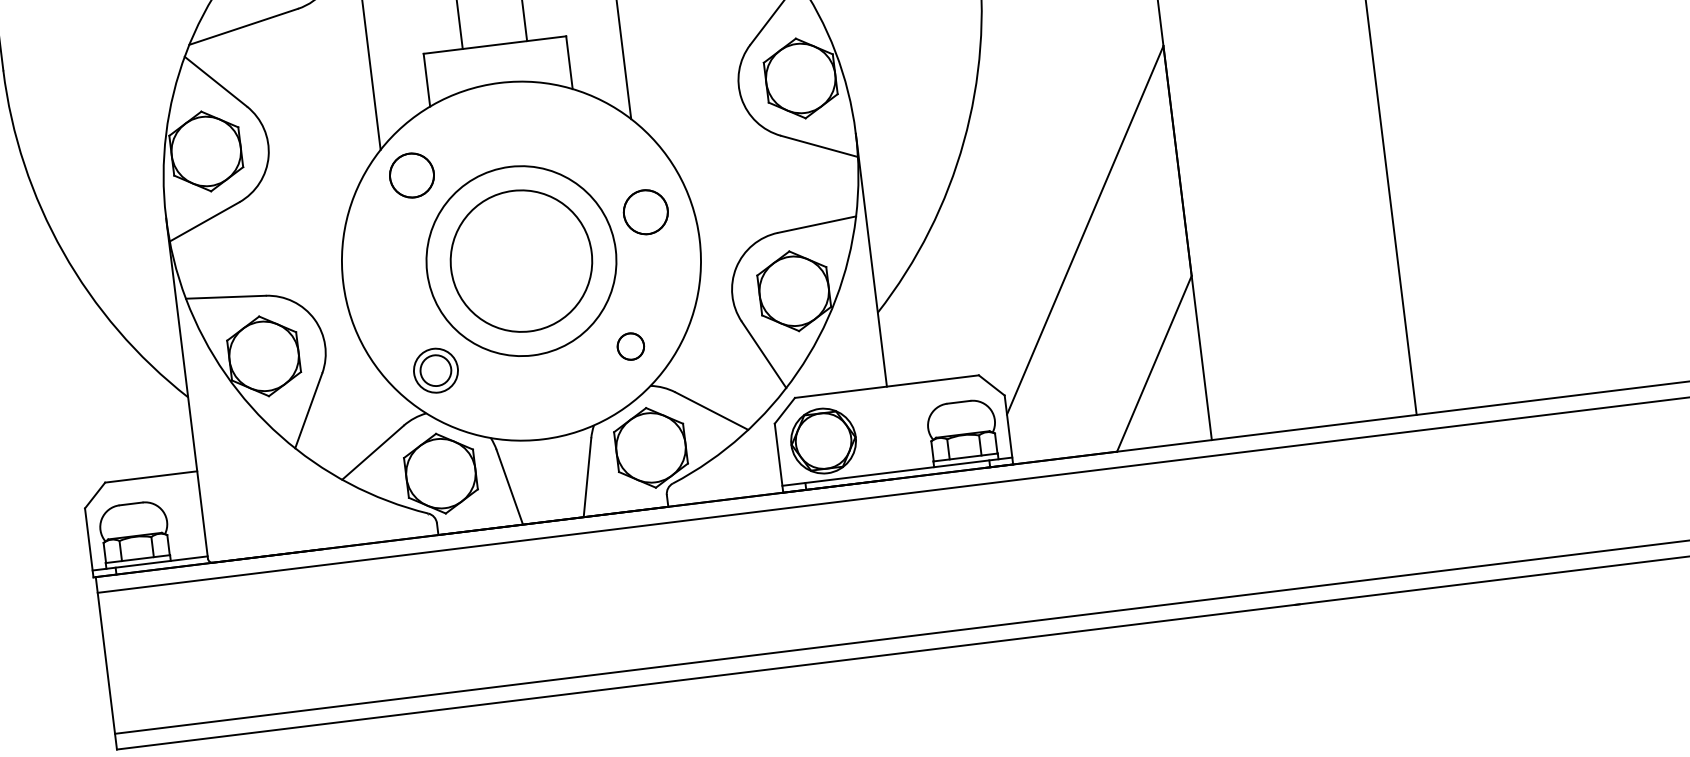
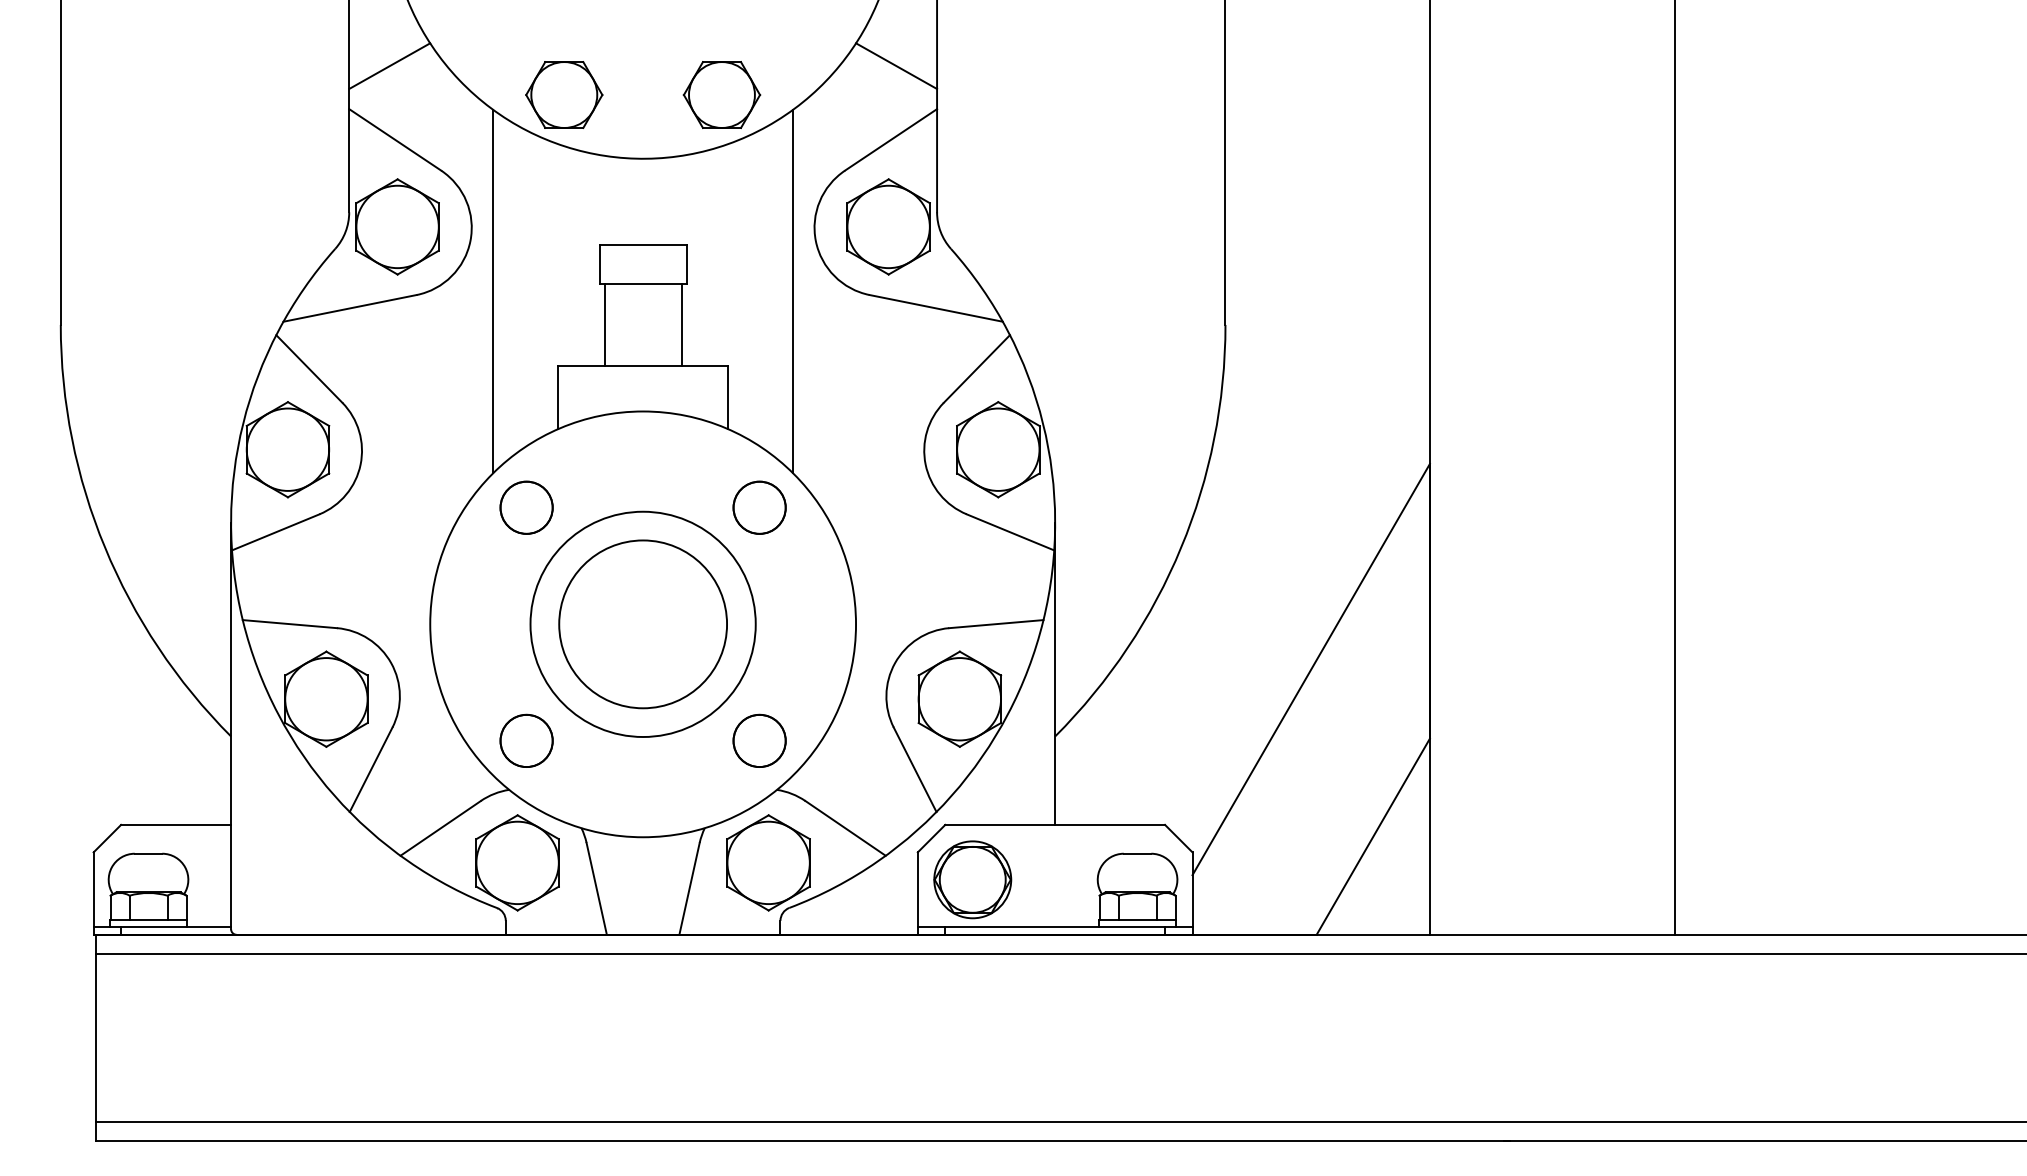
circle: (645, 212) -> (759, 507), moved
circle: (630, 346) -> (759, 740), size x1.67
circle: (435, 370) -> (526, 740), size x1.43

